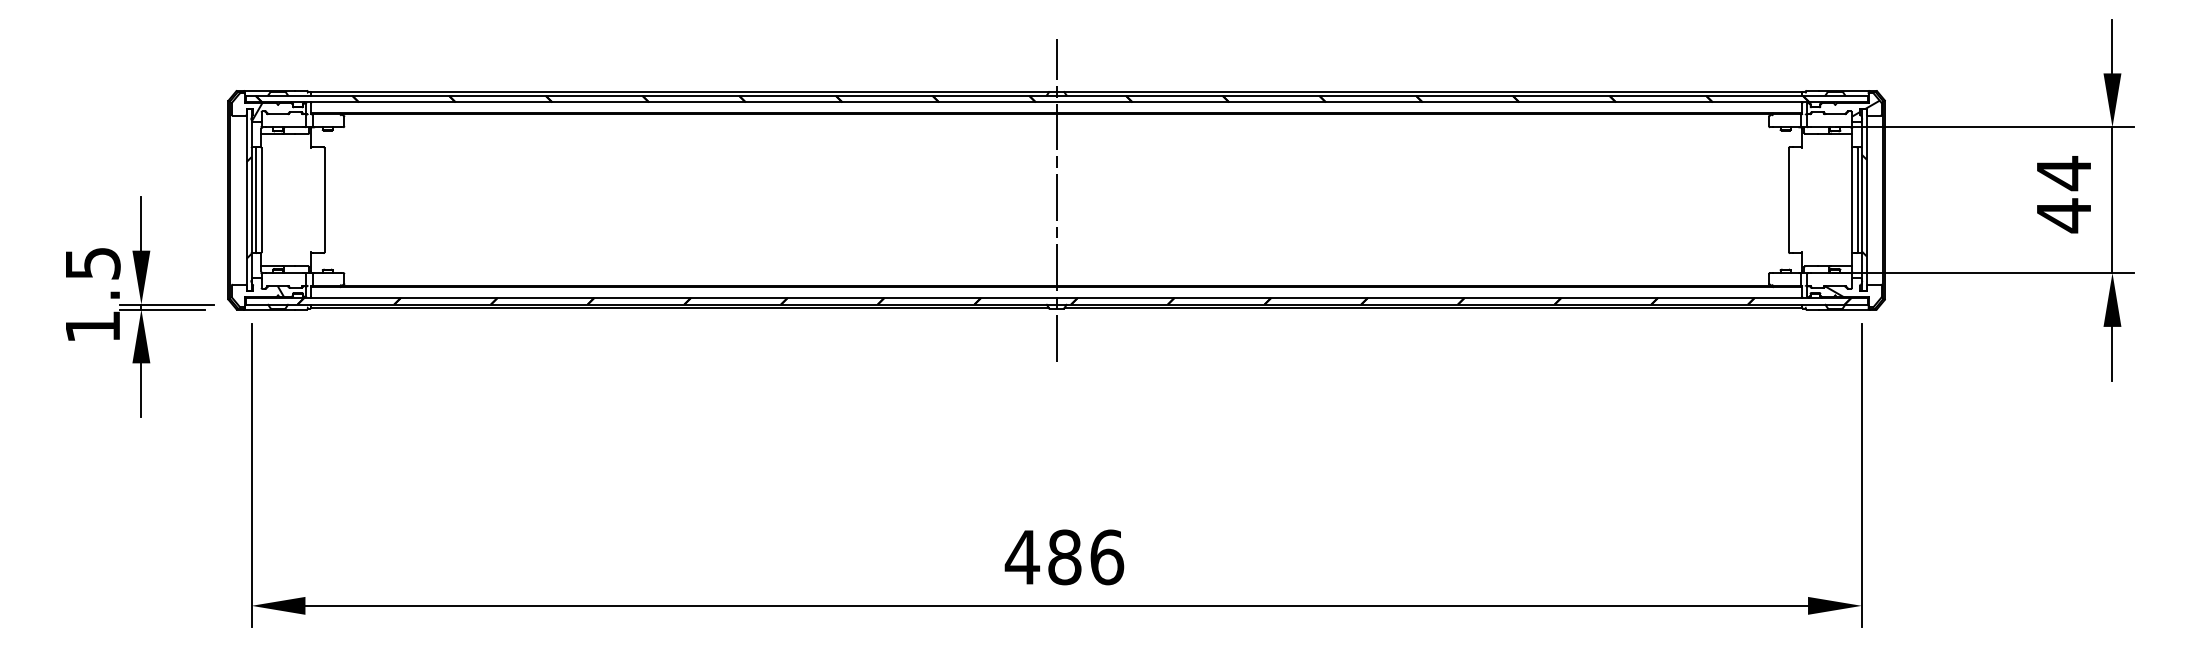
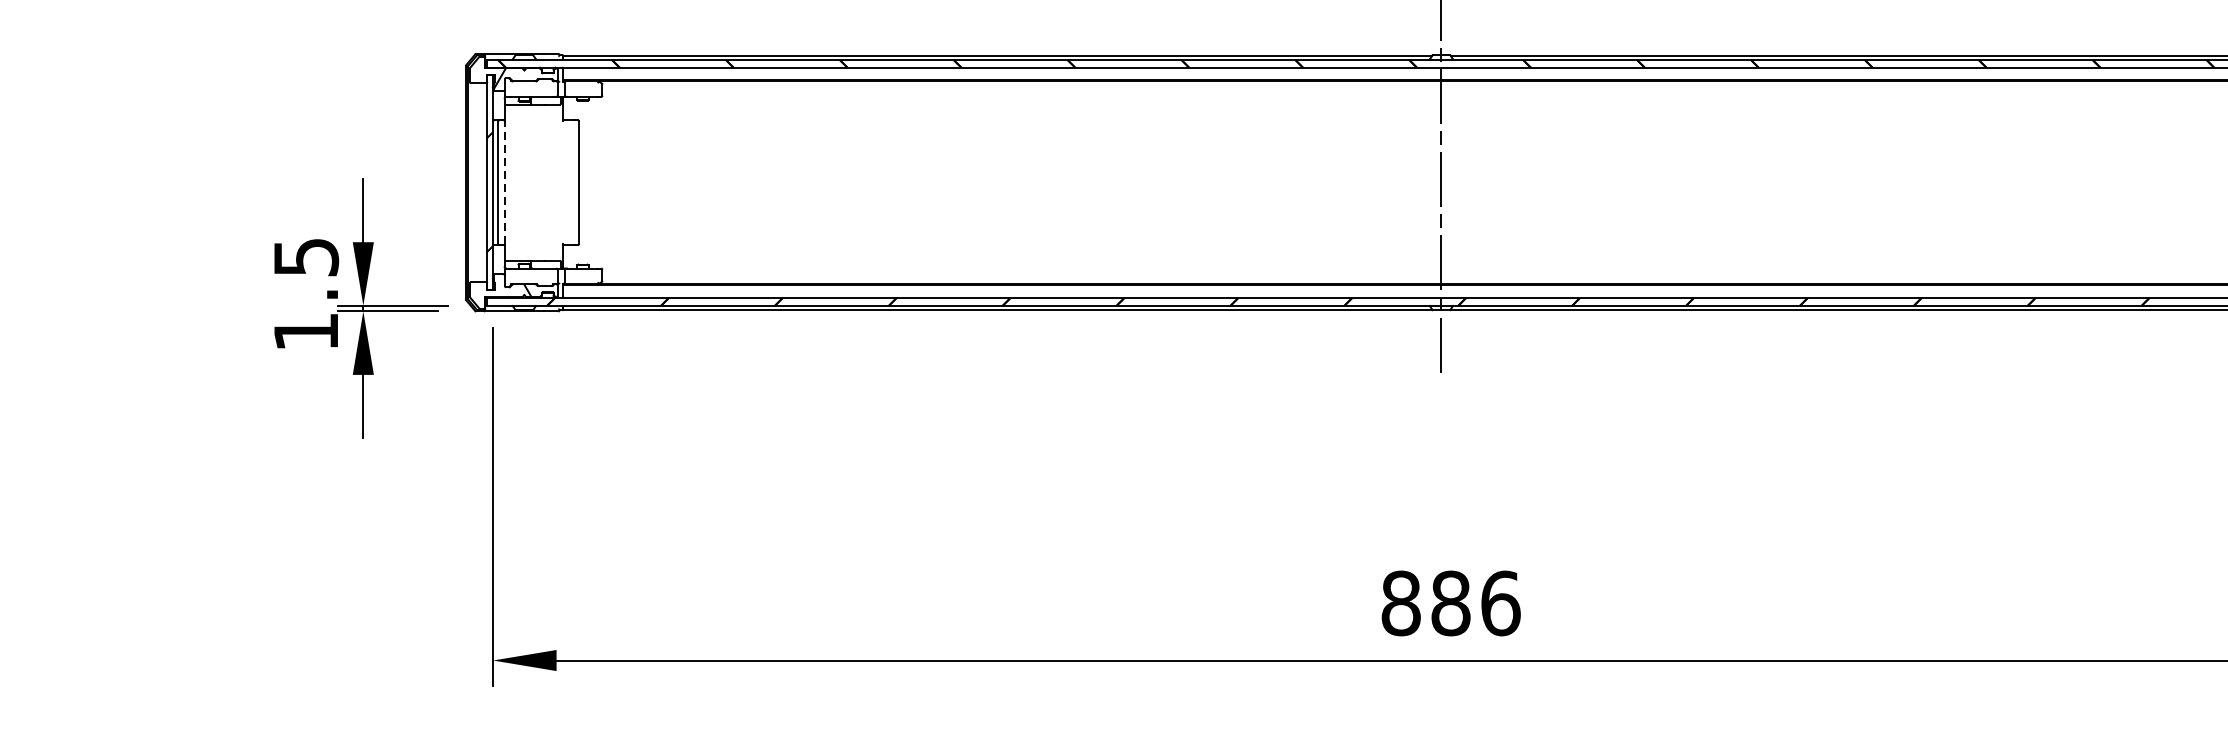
line: (261, 199) -> (504, 181), solid -> dashed
text: (1022, 557) -> (1401, 603), 486 -> 886

